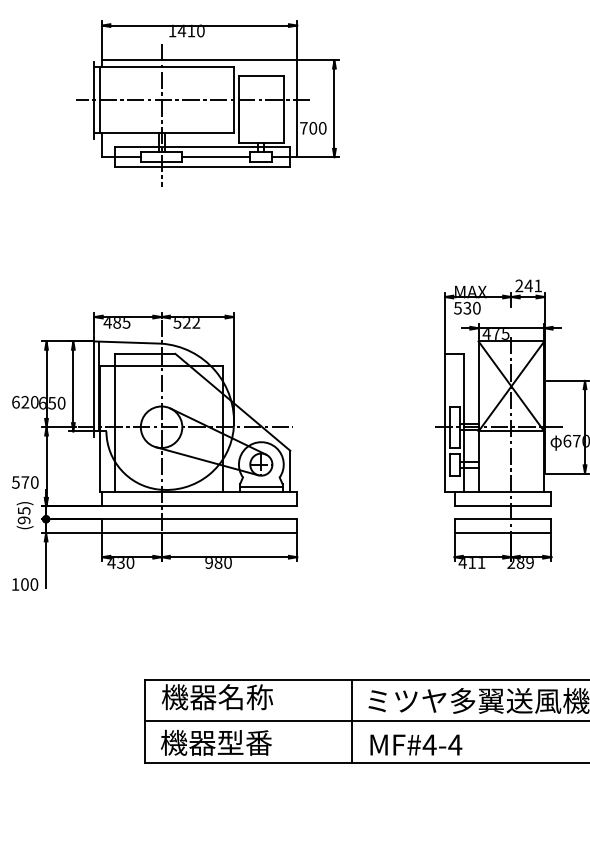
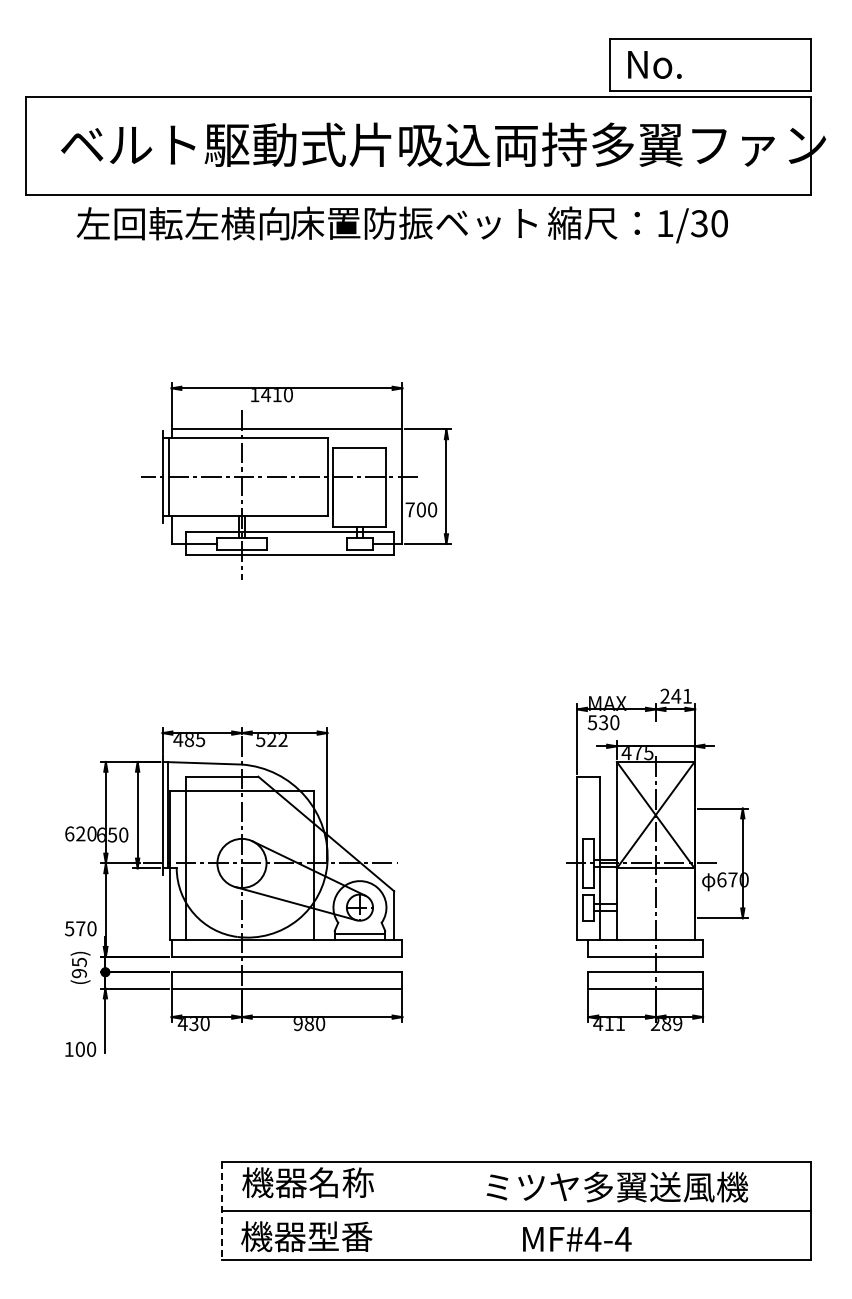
line: (216, 157) -> (306, 544), removed
line: (352, 720) -> (467, 1210), removed
line: (145, 721) -> (222, 1211), solid -> dashed
text: (416, 745) -> (577, 1239), moved

